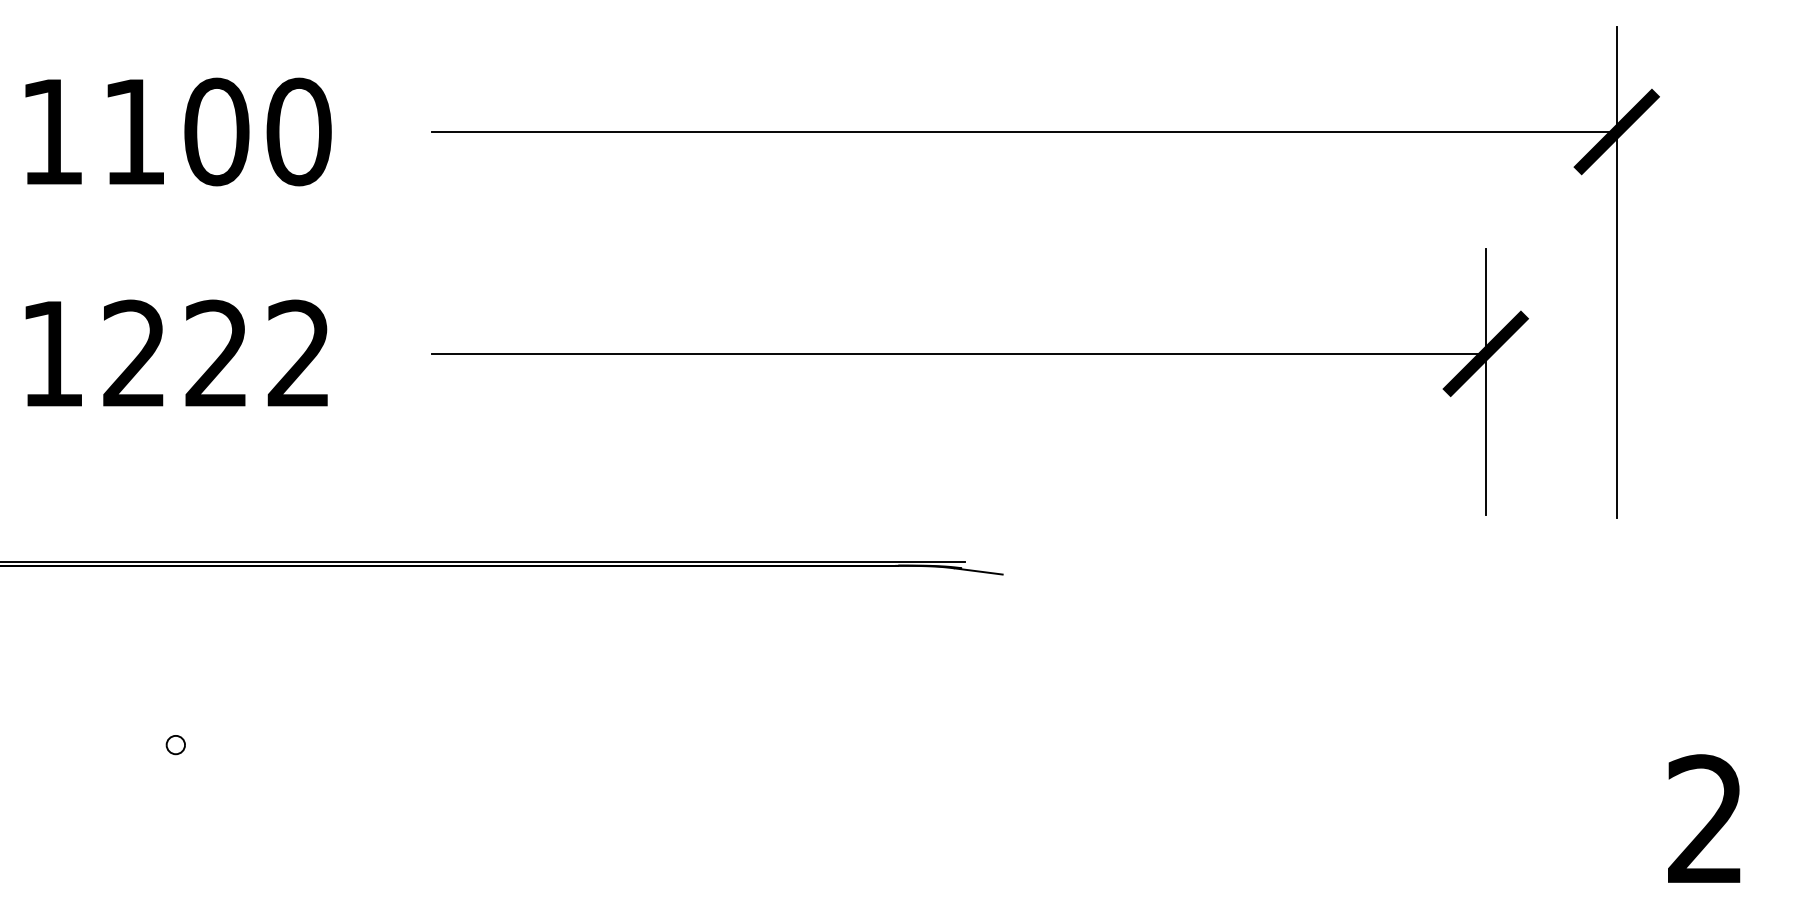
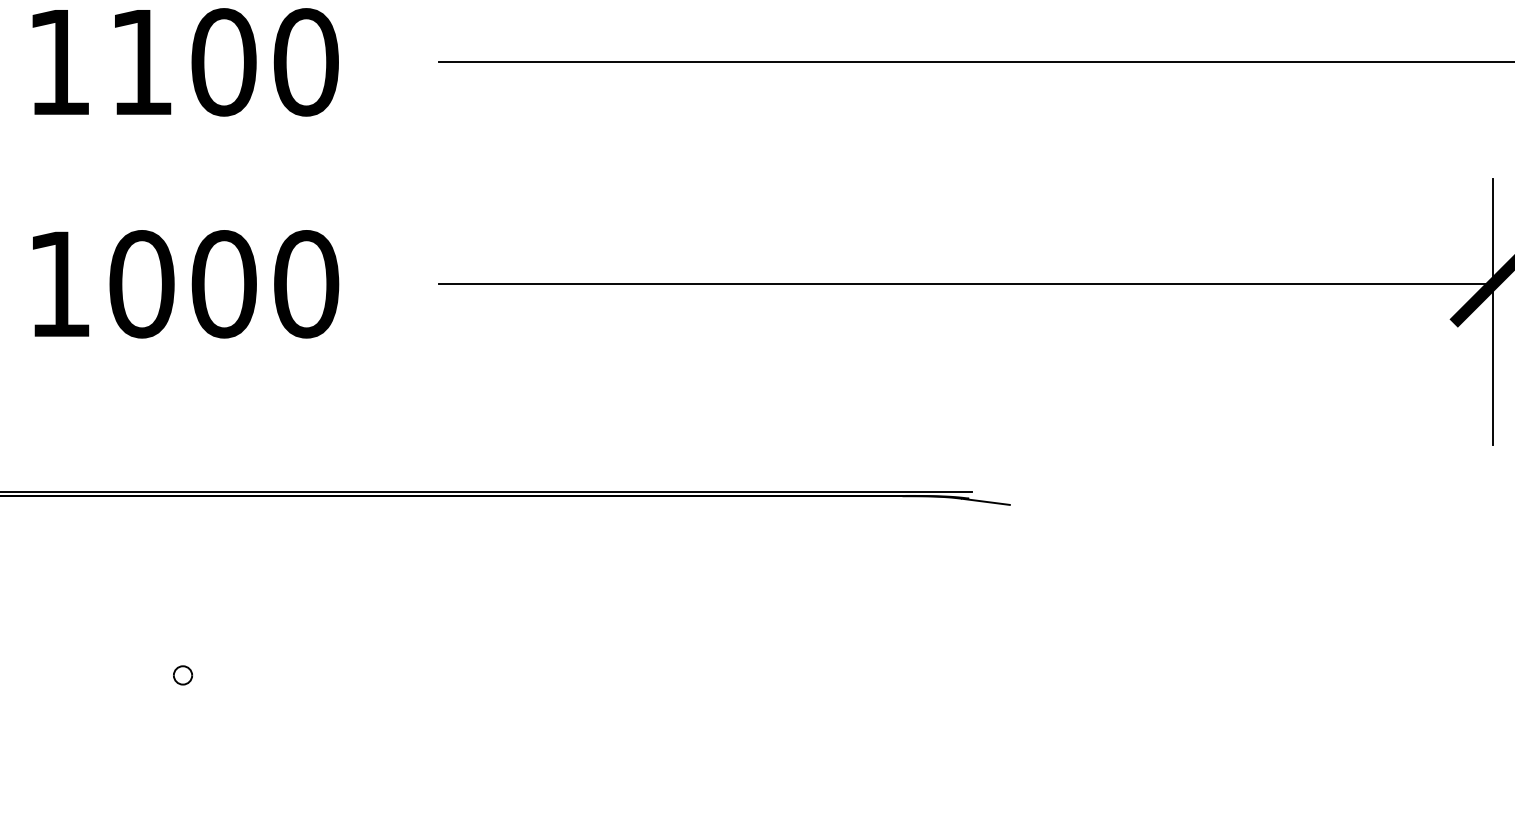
text: (216, 353) -> (223, 283), 1222 -> 1000

